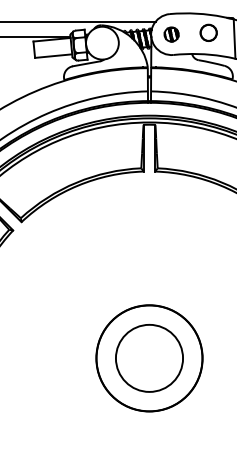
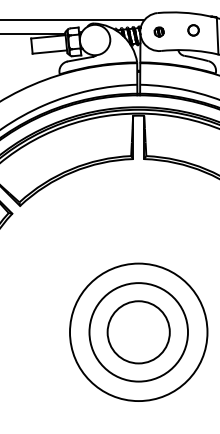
circle: (208, 32) -> (193, 30), size x0.7
part: (171, 34) -> (159, 32), size x0.7
circle: (149, 358) -> (138, 332), size x1.4

